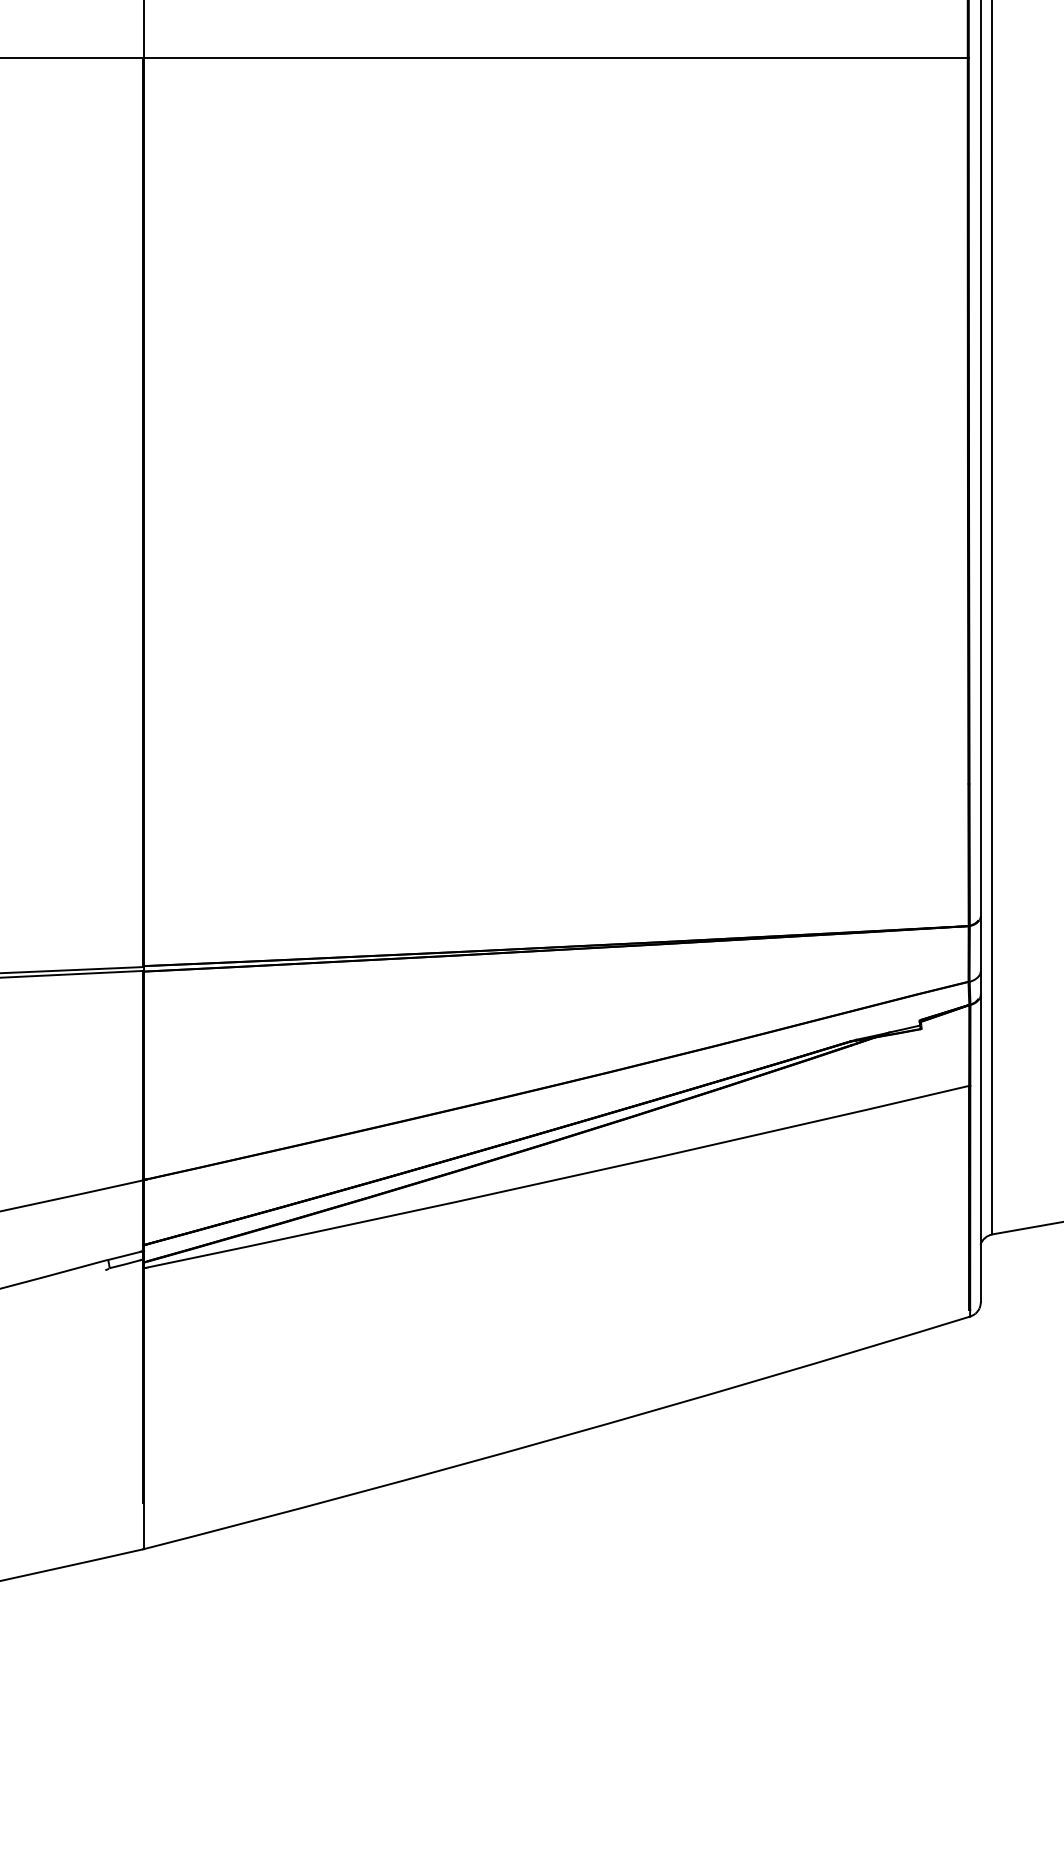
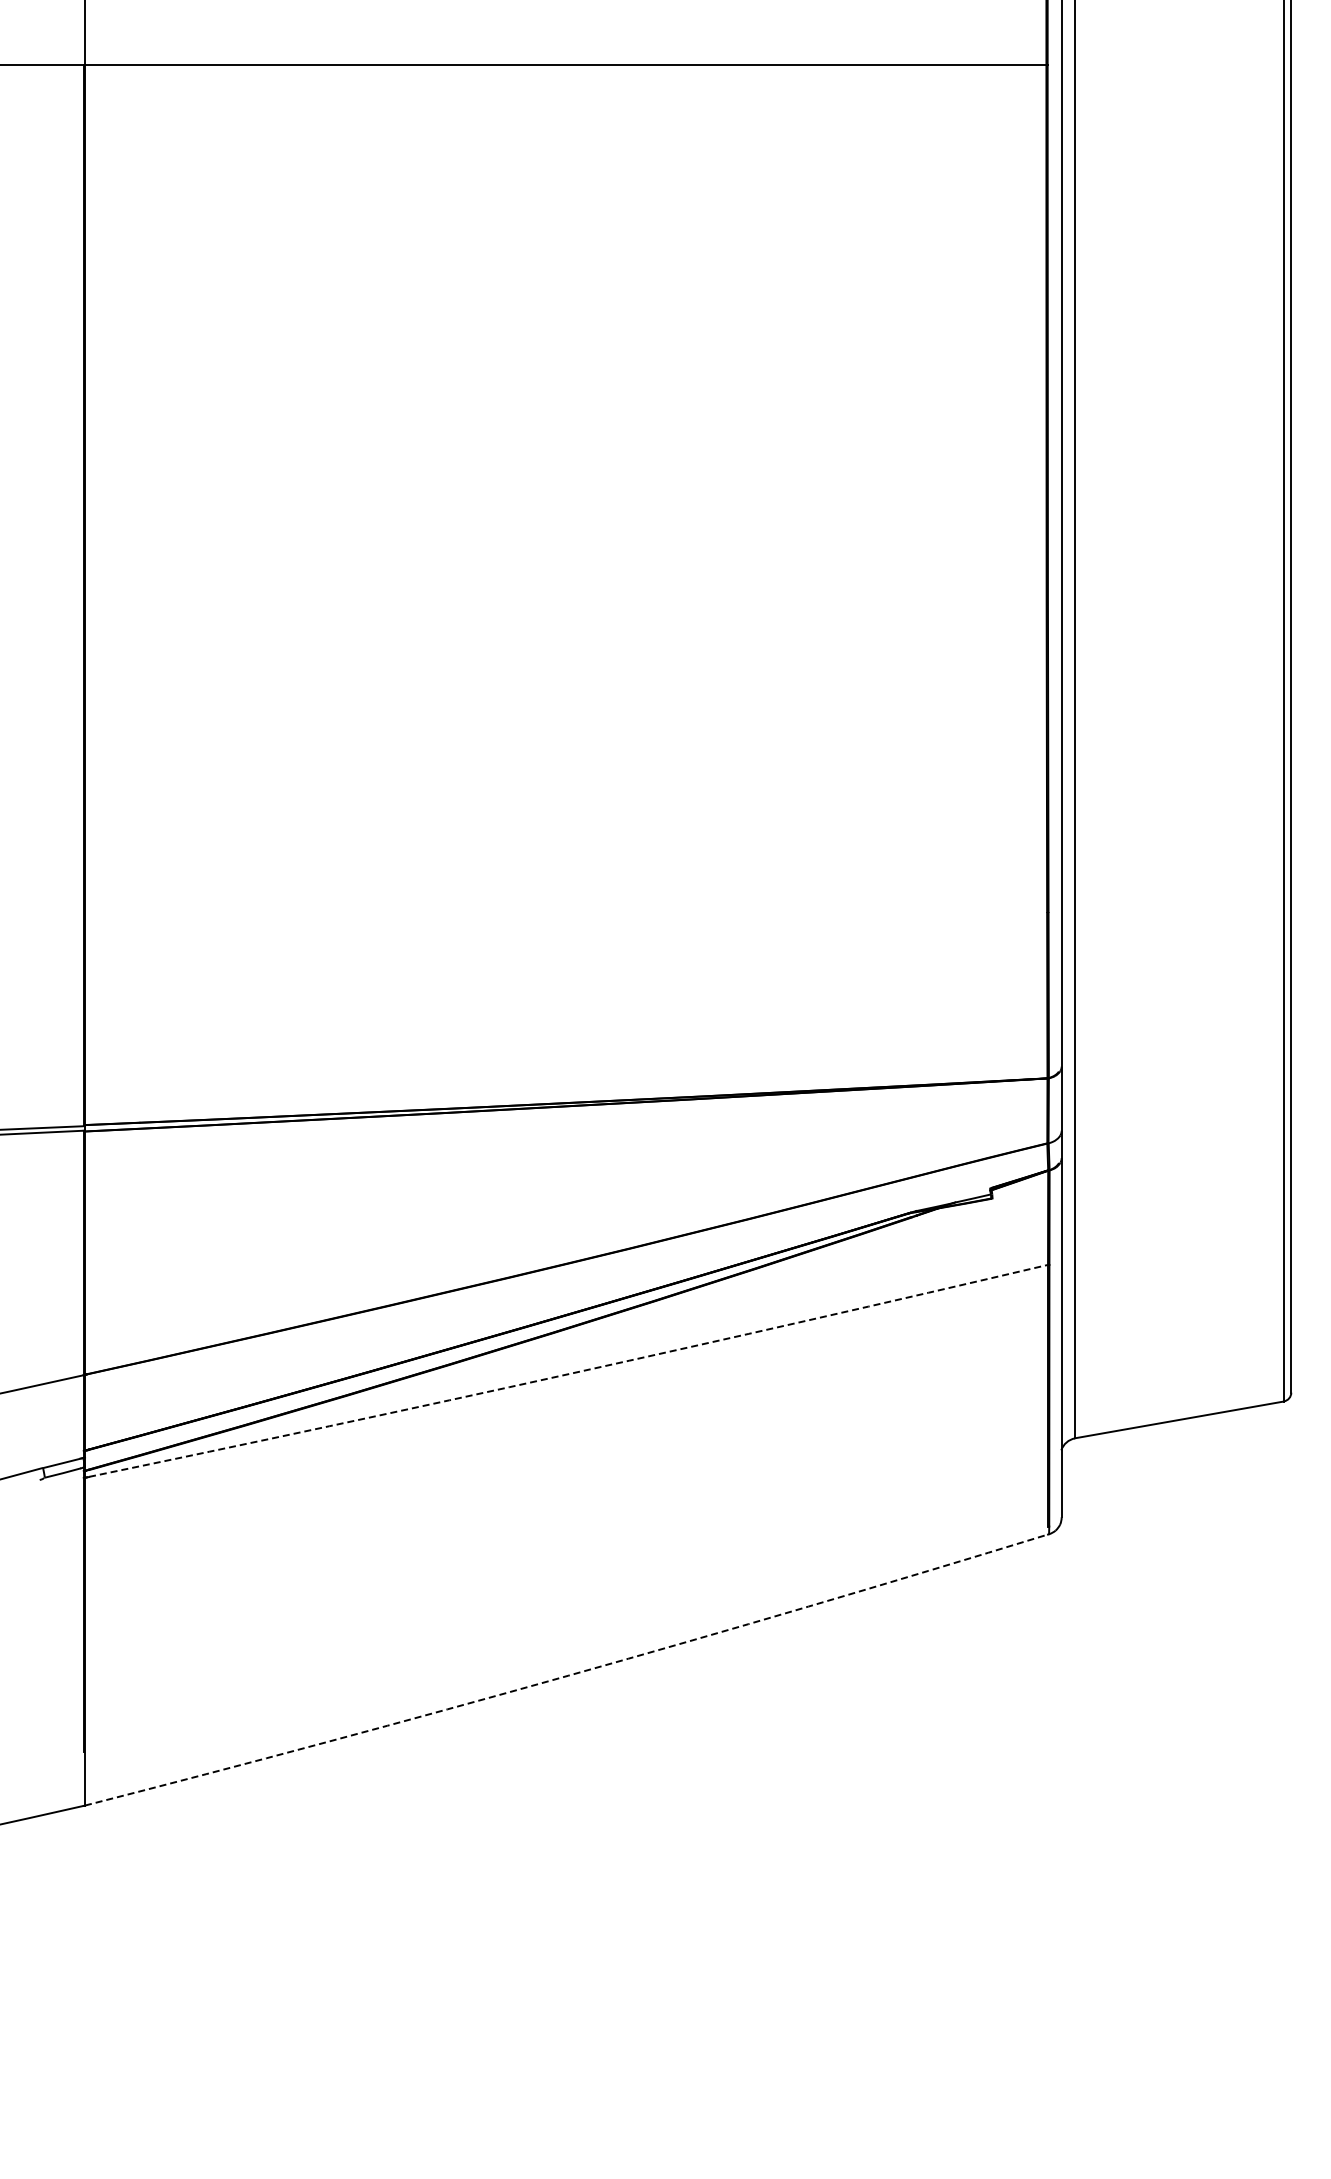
arc: (559, 1179) -> (569, 1374), solid -> dashed
arc: (558, 1437) -> (568, 1675), solid -> dashed

